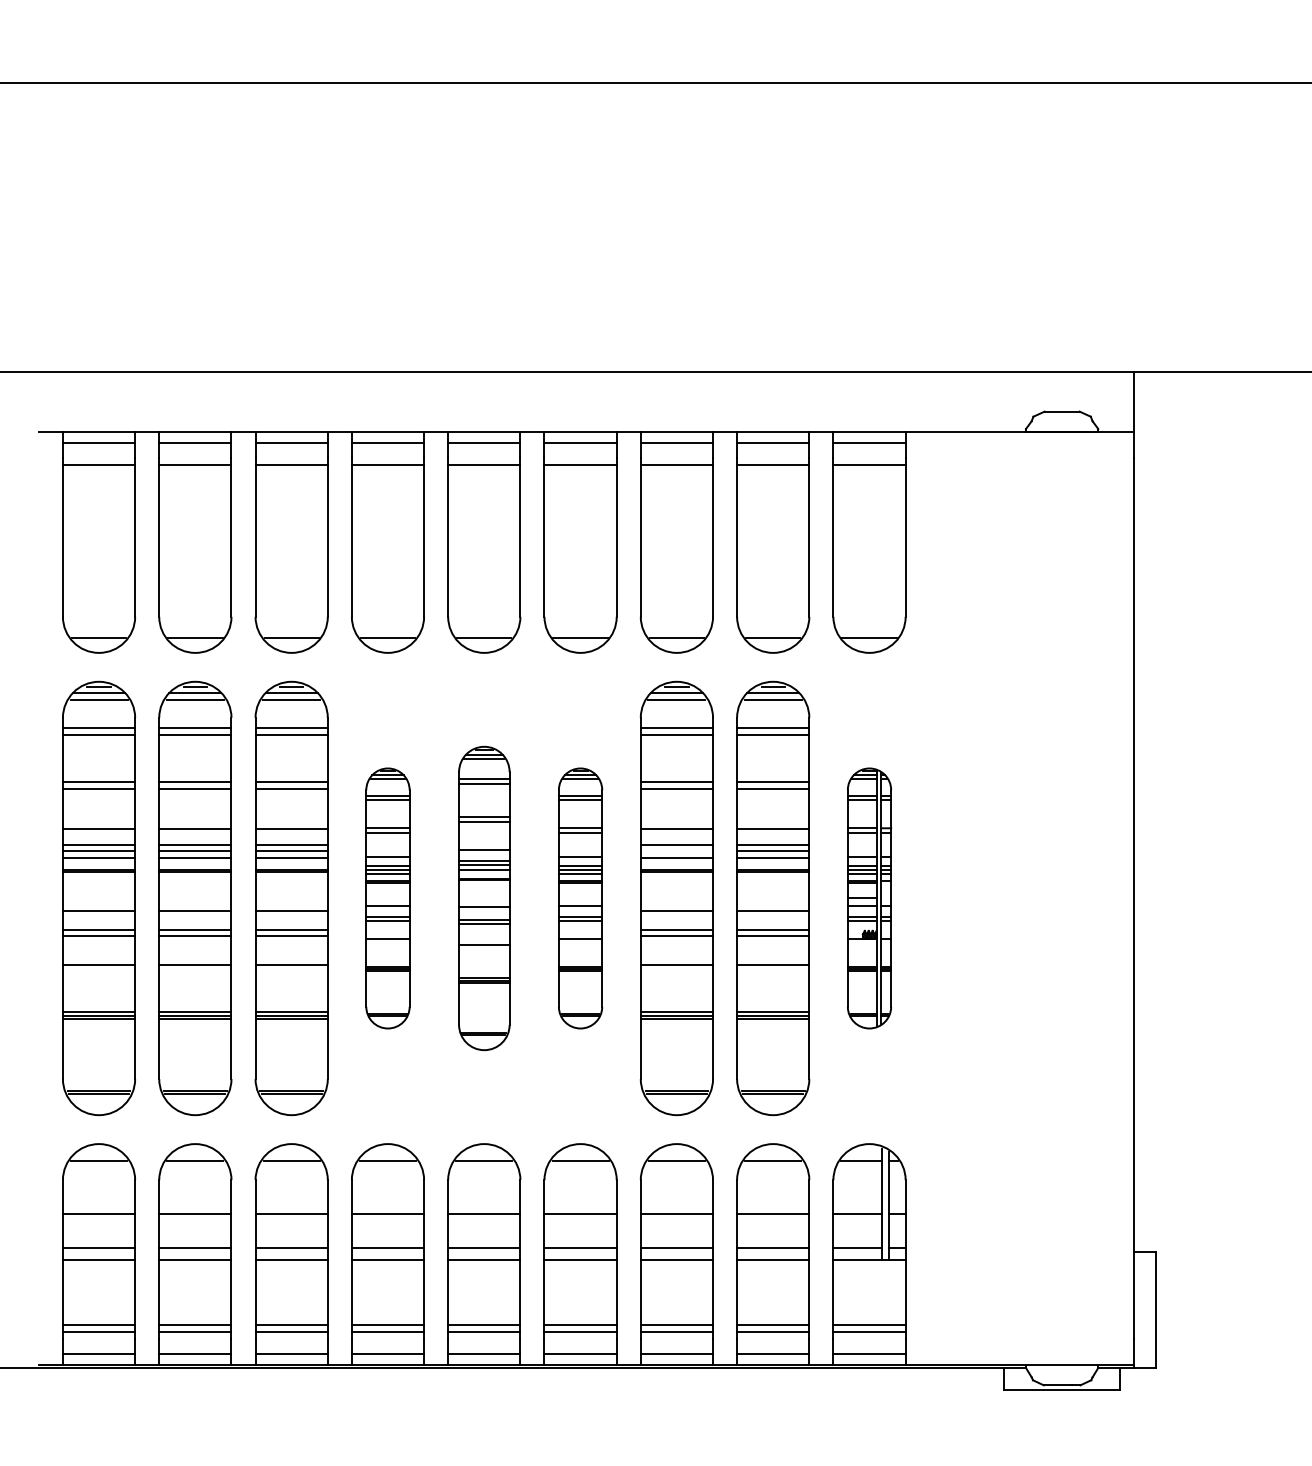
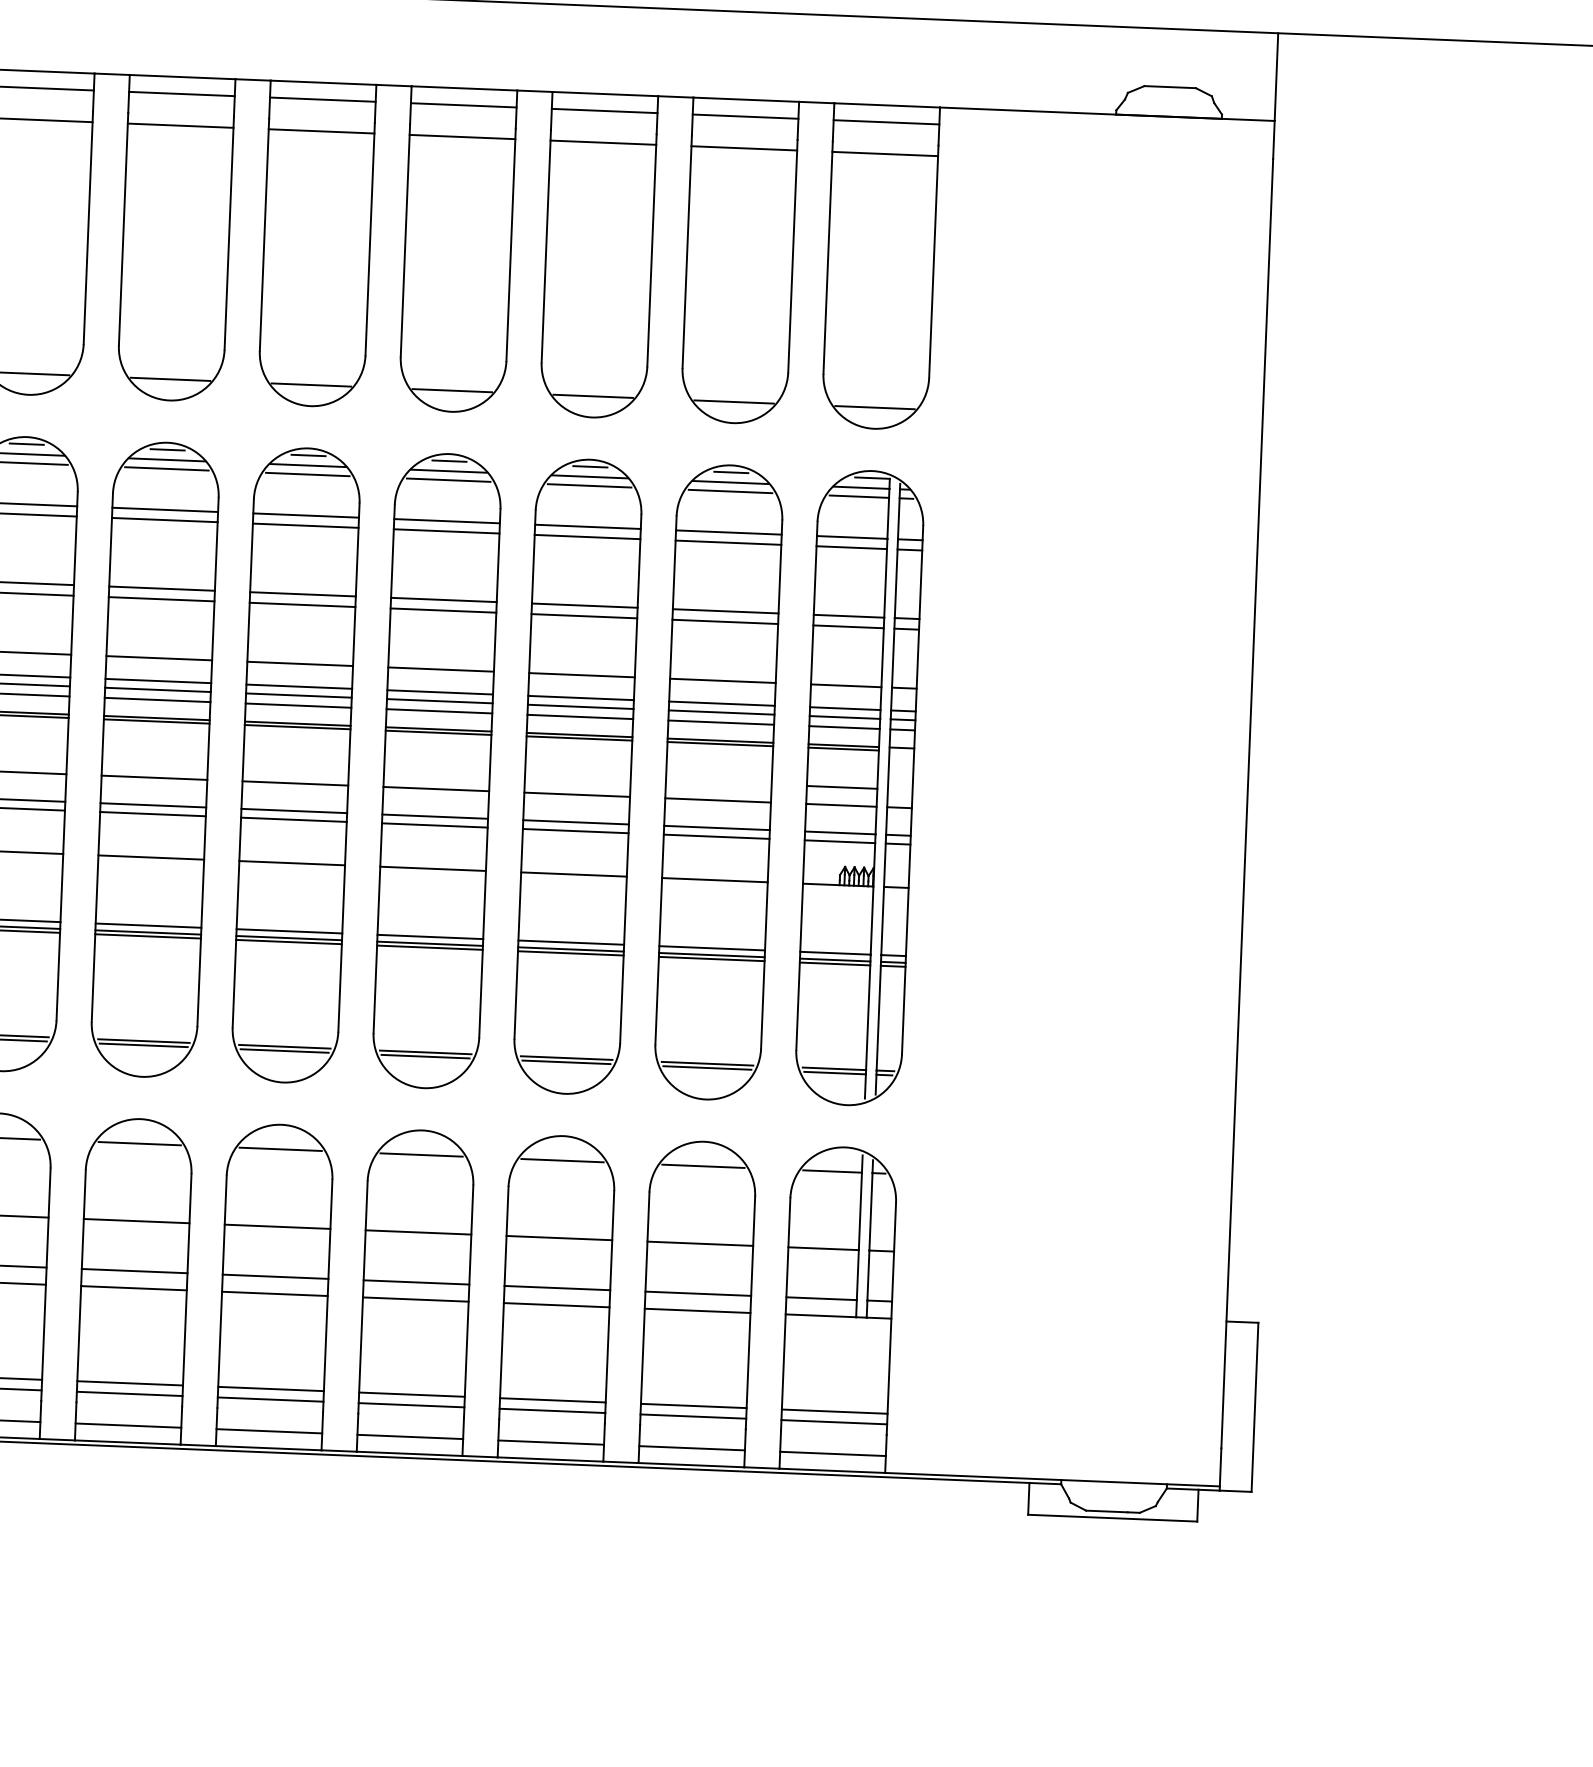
line: (676, 850) -> (580, 706), added
part: (387, 898) -> (154, 759), size x1.67
part: (484, 898) -> (296, 765), size x1.43
part: (580, 898) -> (436, 771), size x1.67
part: (869, 898) -> (859, 788), size x1.67

